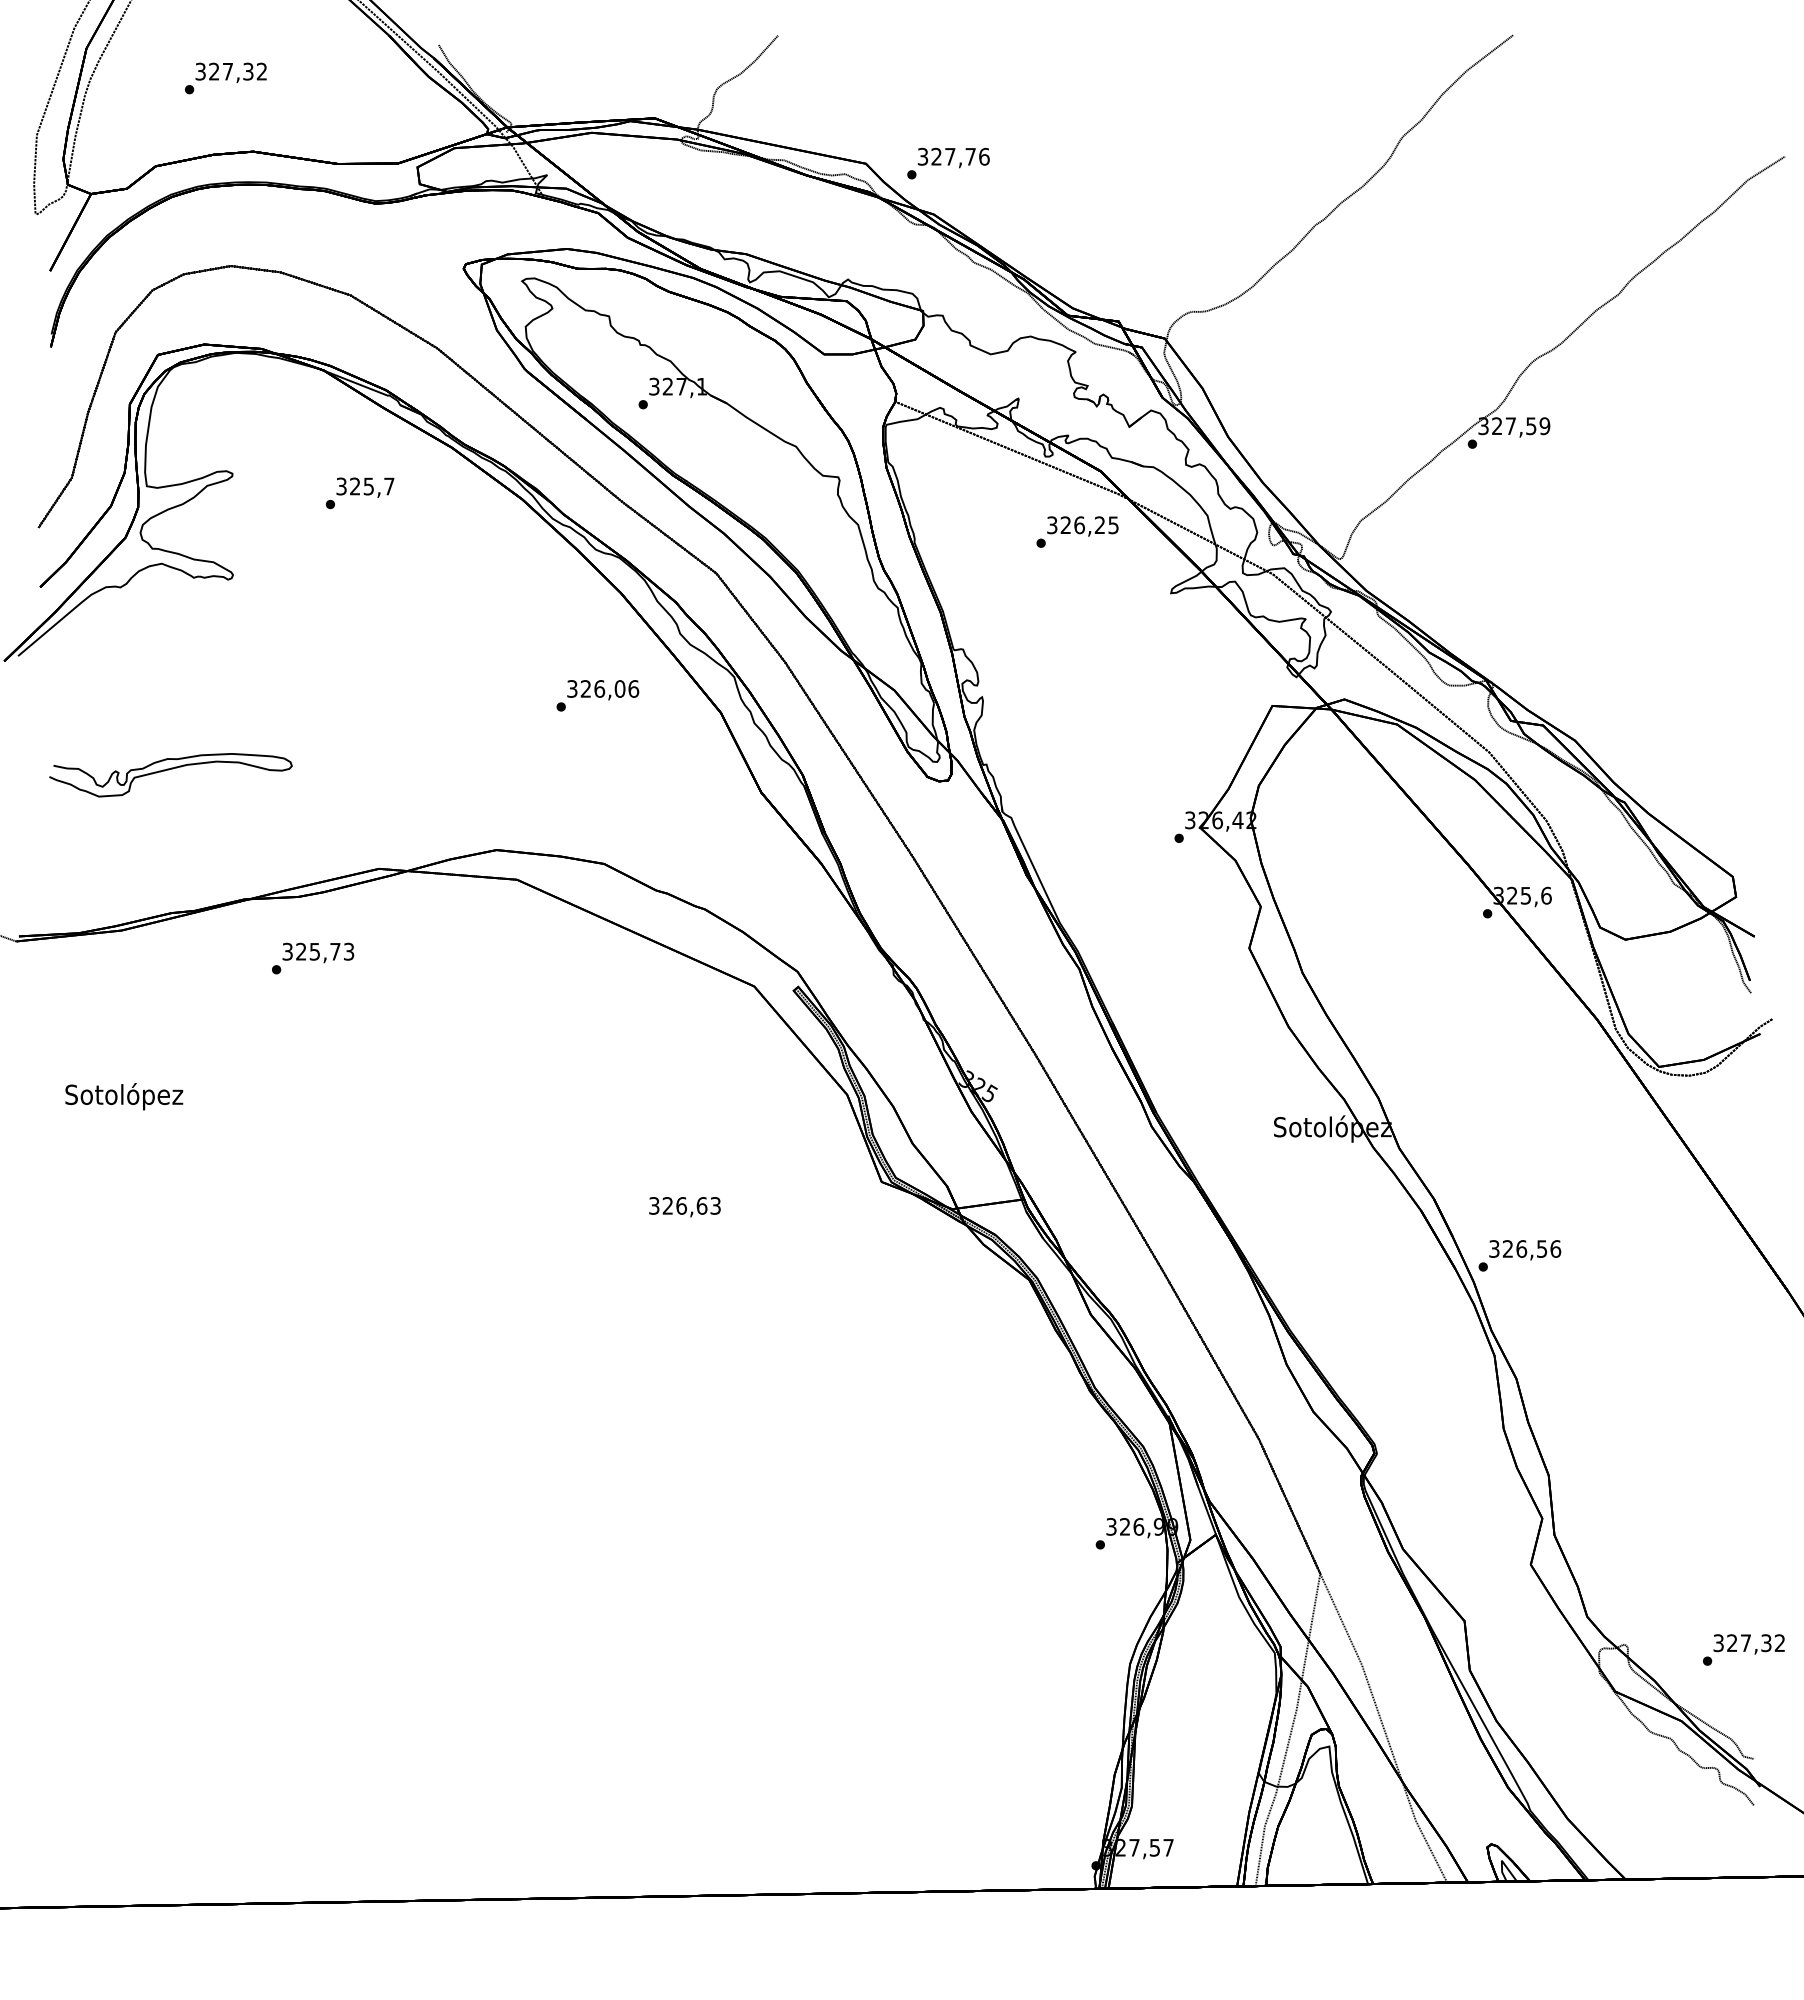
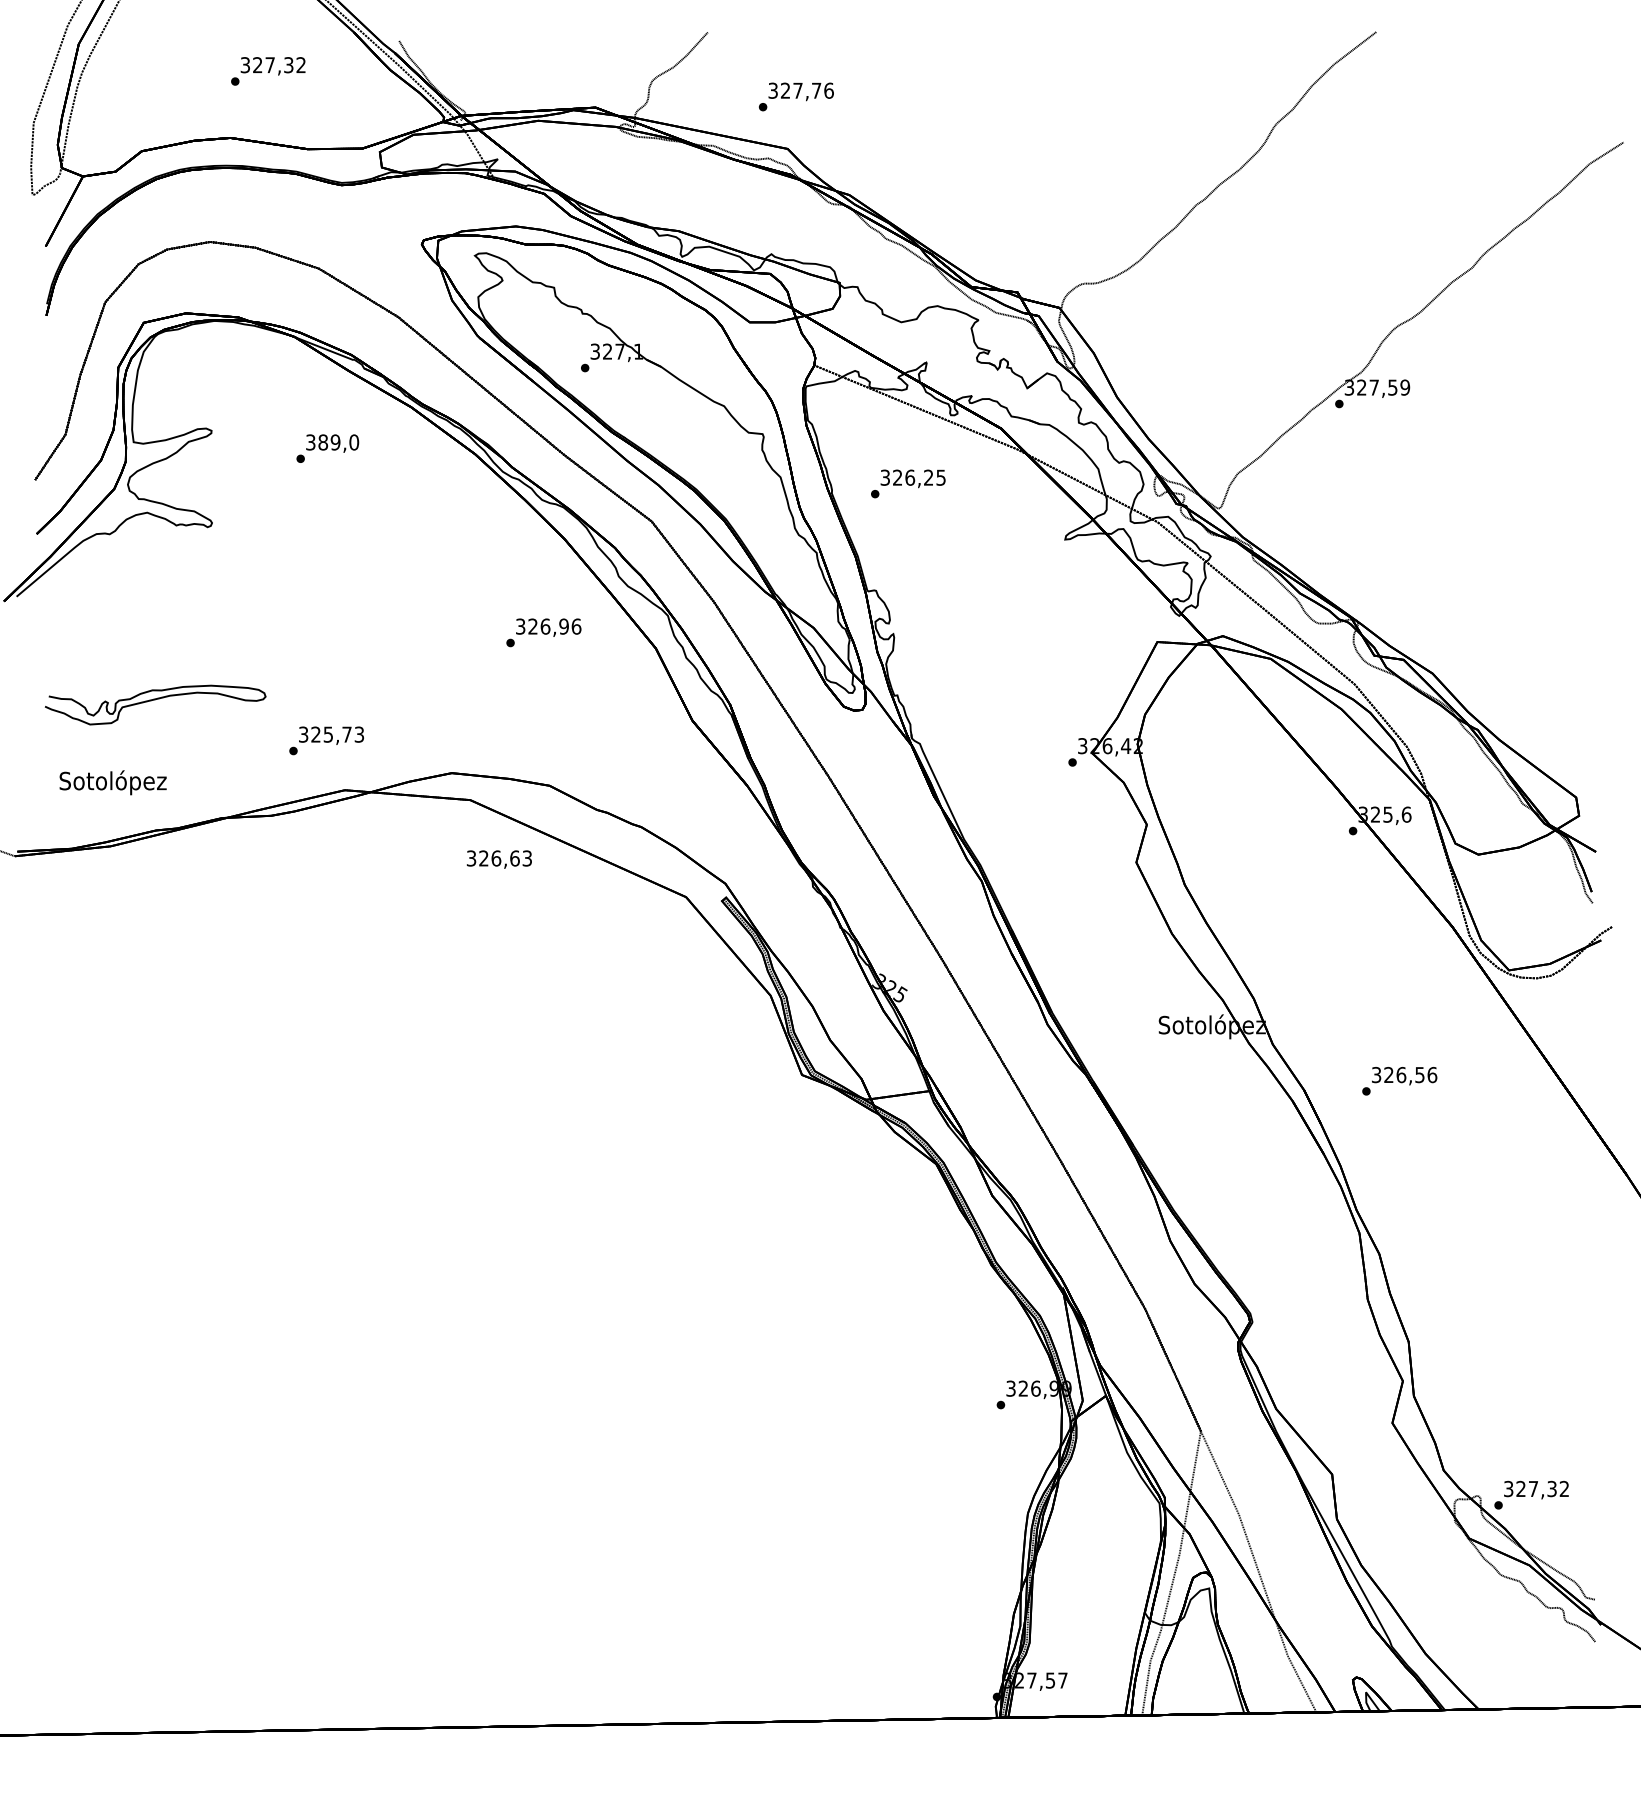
text: (225, 78) -> (267, 71), moved
text: (948, 163) -> (796, 96), moved
text: (372, 486) -> (338, 442), 325,7 -> 389,0
text: (1077, 531) -> (908, 483), moved
text: (619, 688) -> (563, 626), 326,06 -> 326,96
text: (313, 958) -> (327, 740), moved
text: (124, 1096) -> (113, 782), moved
text: (684, 1207) -> (498, 859), moved
text: (1519, 1255) -> (1399, 1080), moved
text: (1743, 1649) -> (1531, 1494), moved

